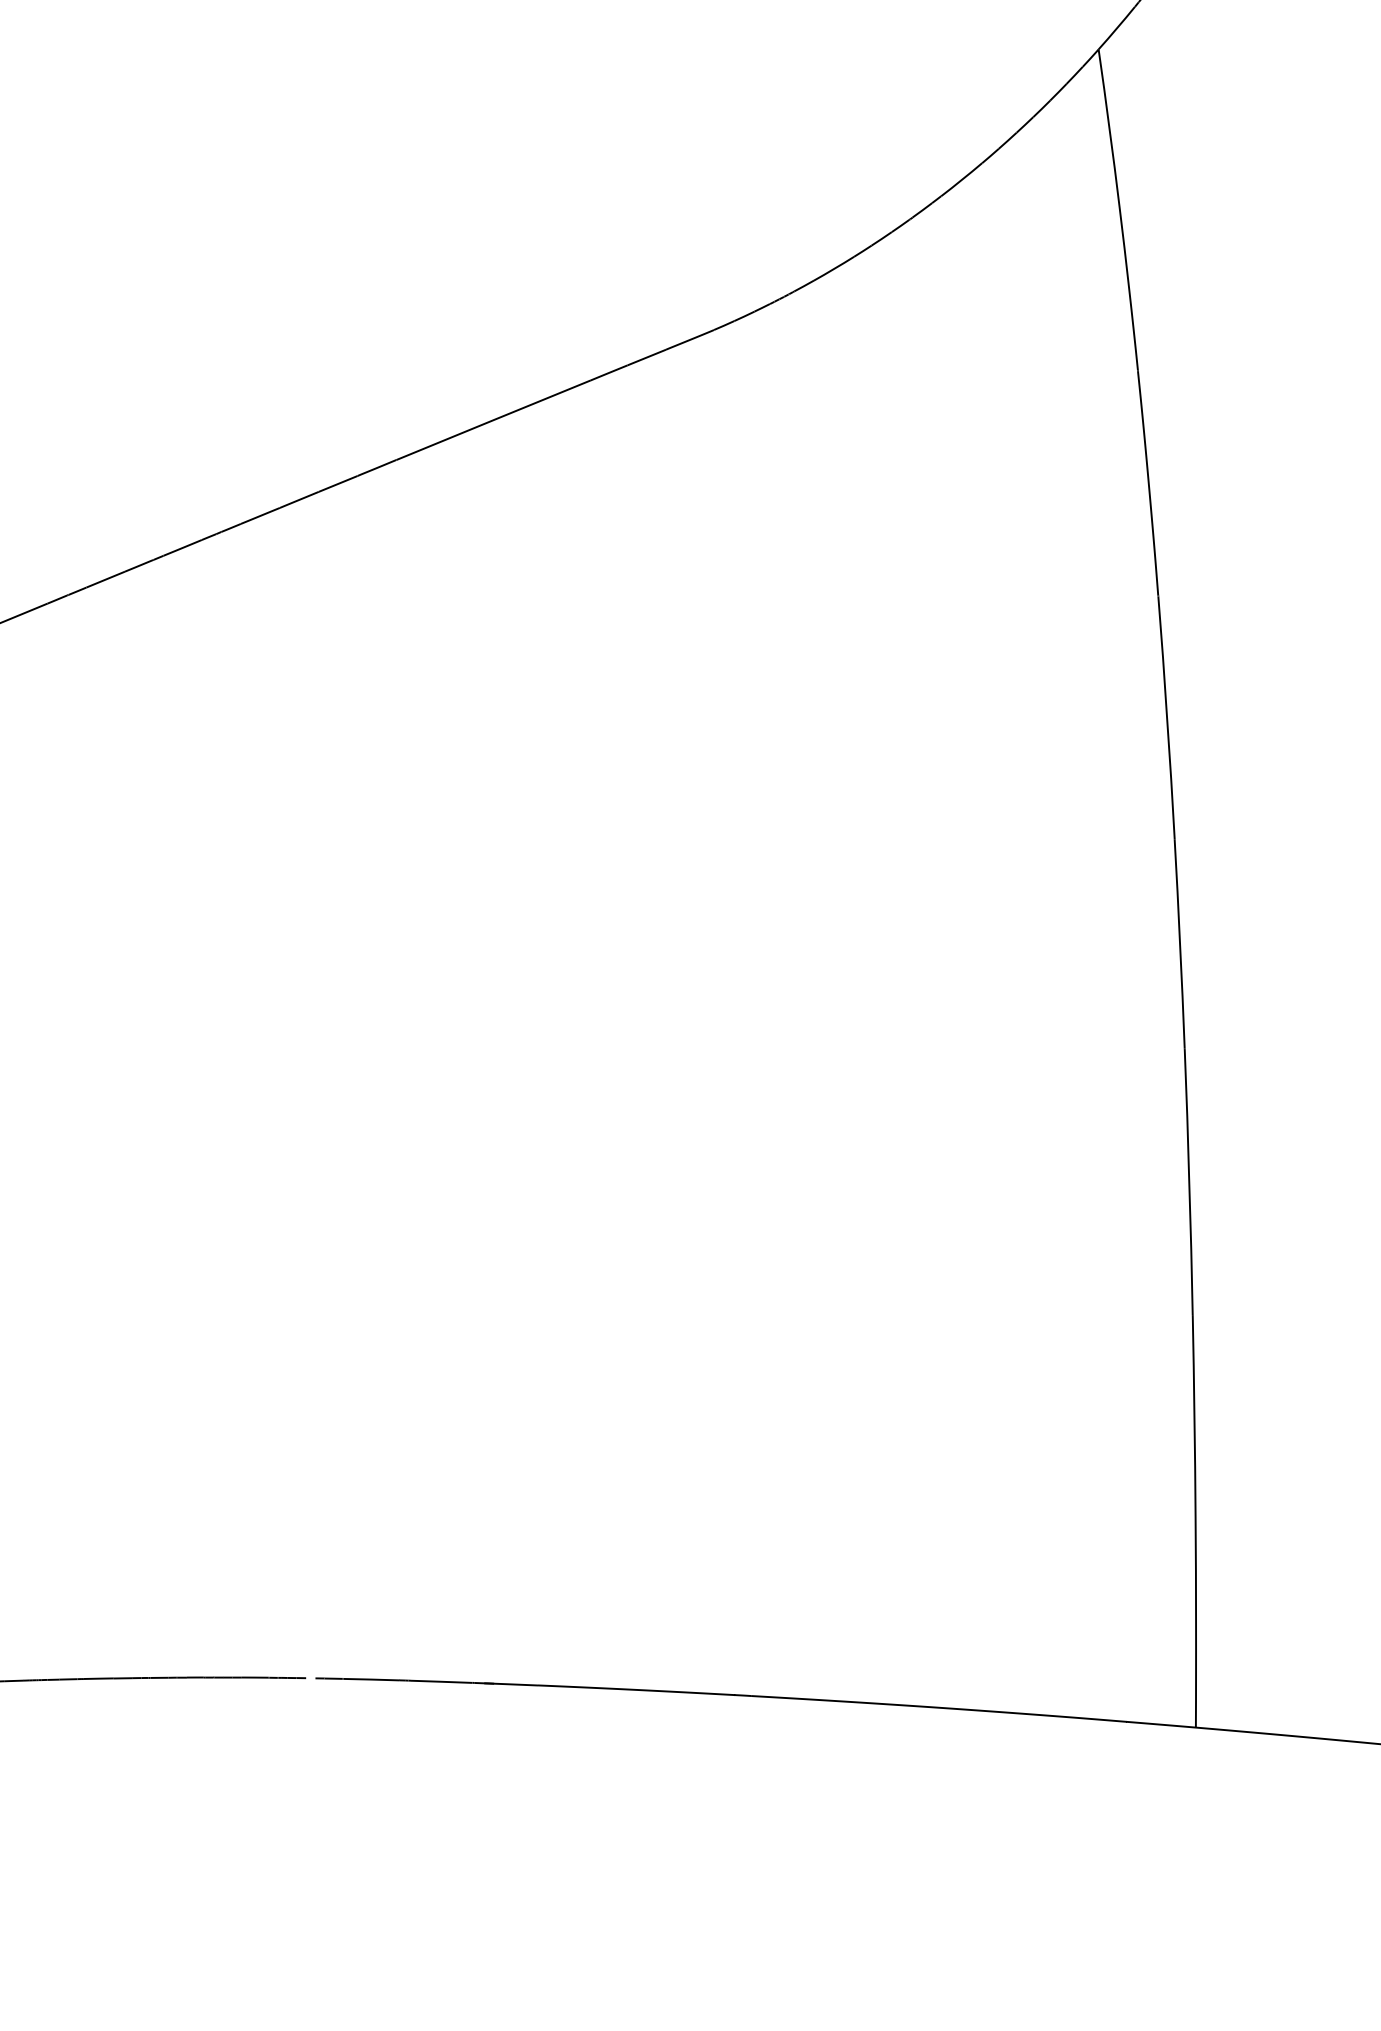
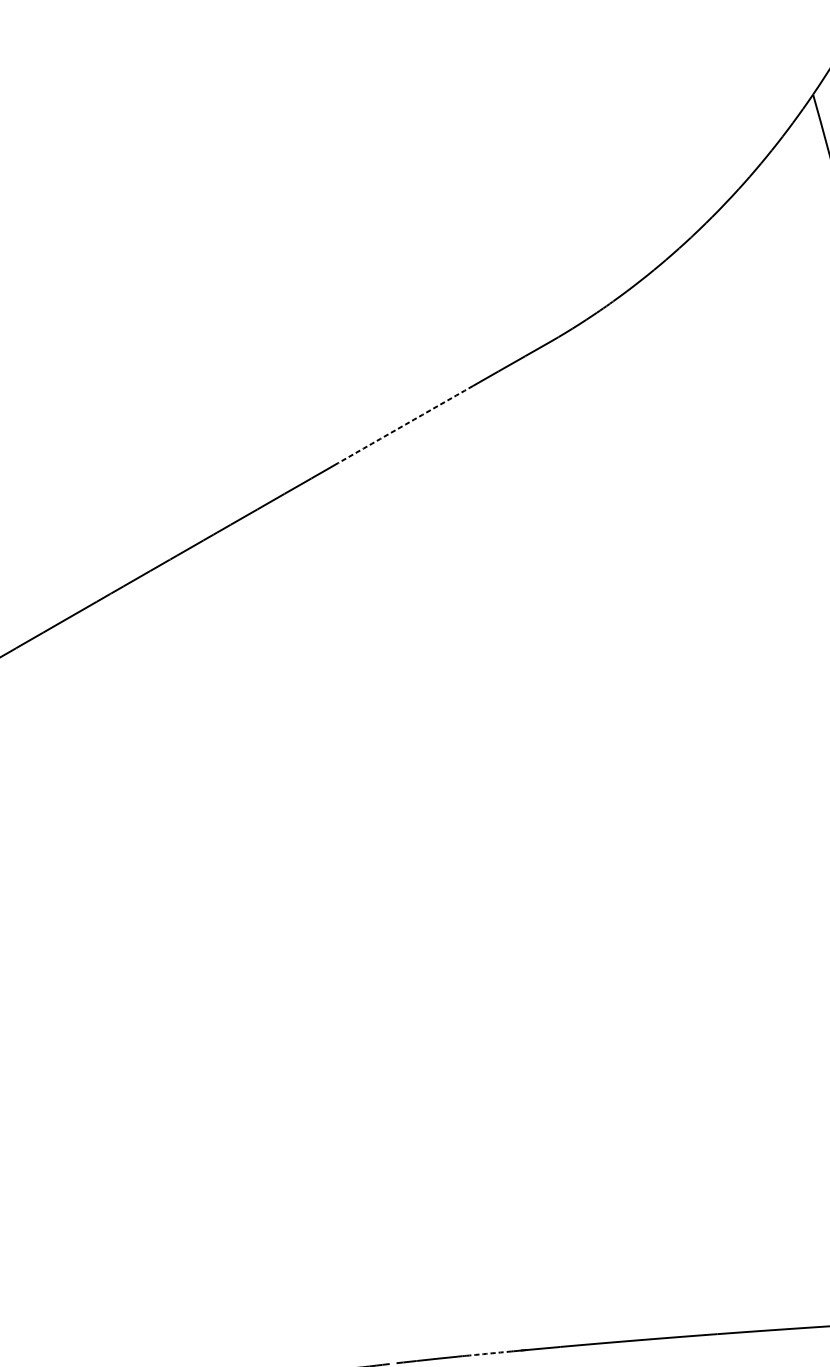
arc: (493, 420) -> (405, 424), solid -> dashed
arc: (441, 1681) -> (489, 1353), solid -> dashed

